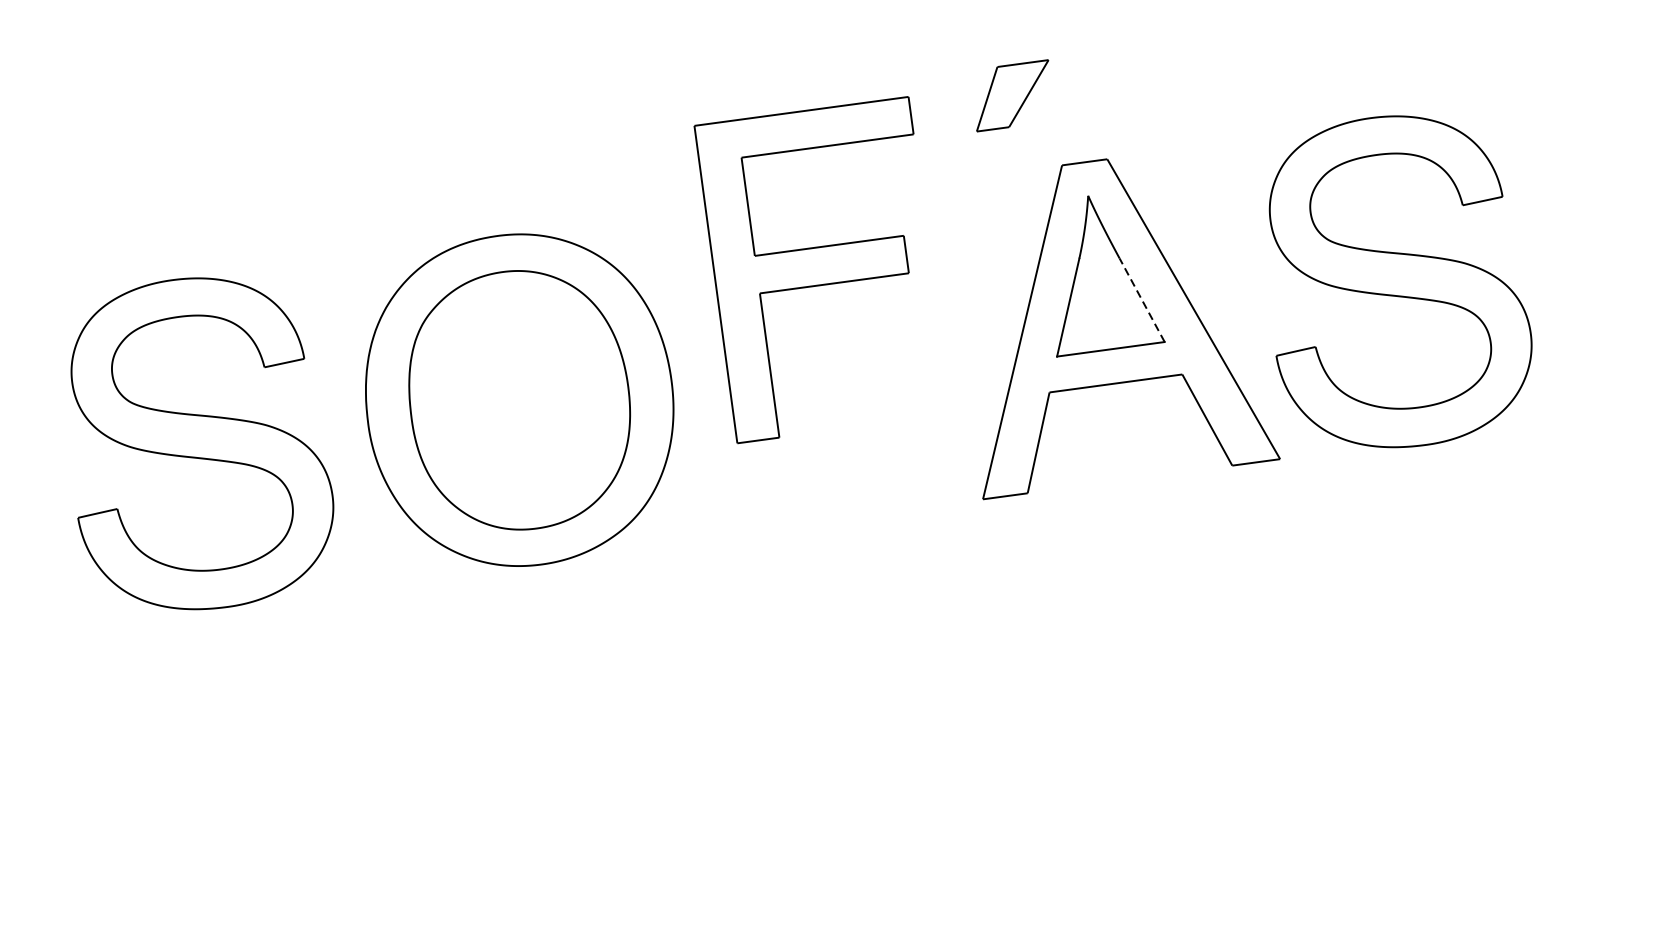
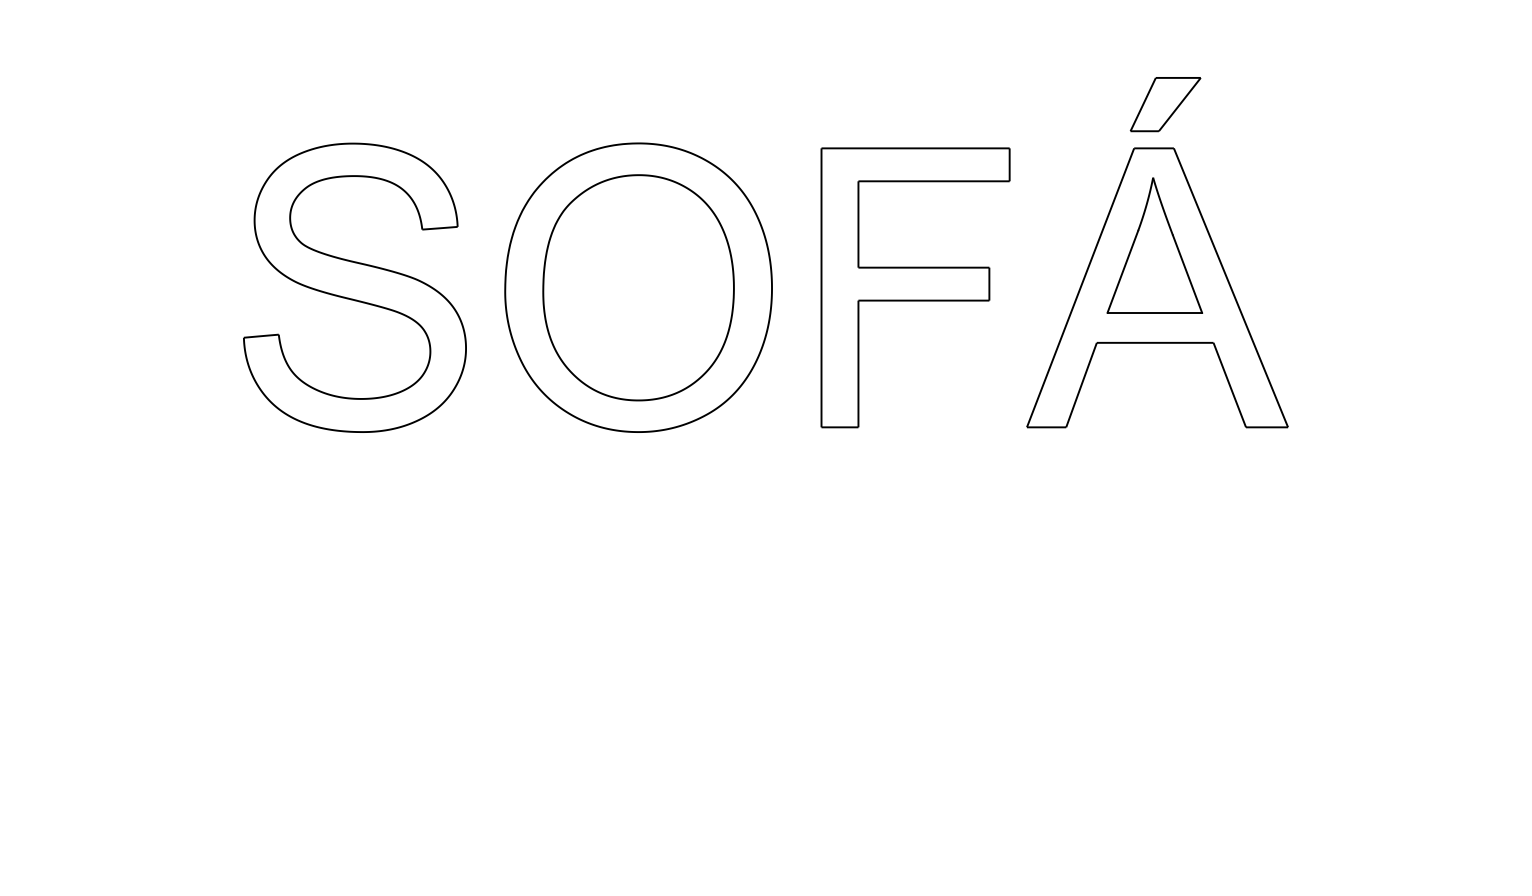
part: (1012, 95) -> (1165, 104), moved
part: (822, 269) -> (915, 287), moved
part: (1394, 281) -> (1407, 287), removed
line: (1142, 299) -> (1187, 273), dashed -> solid

